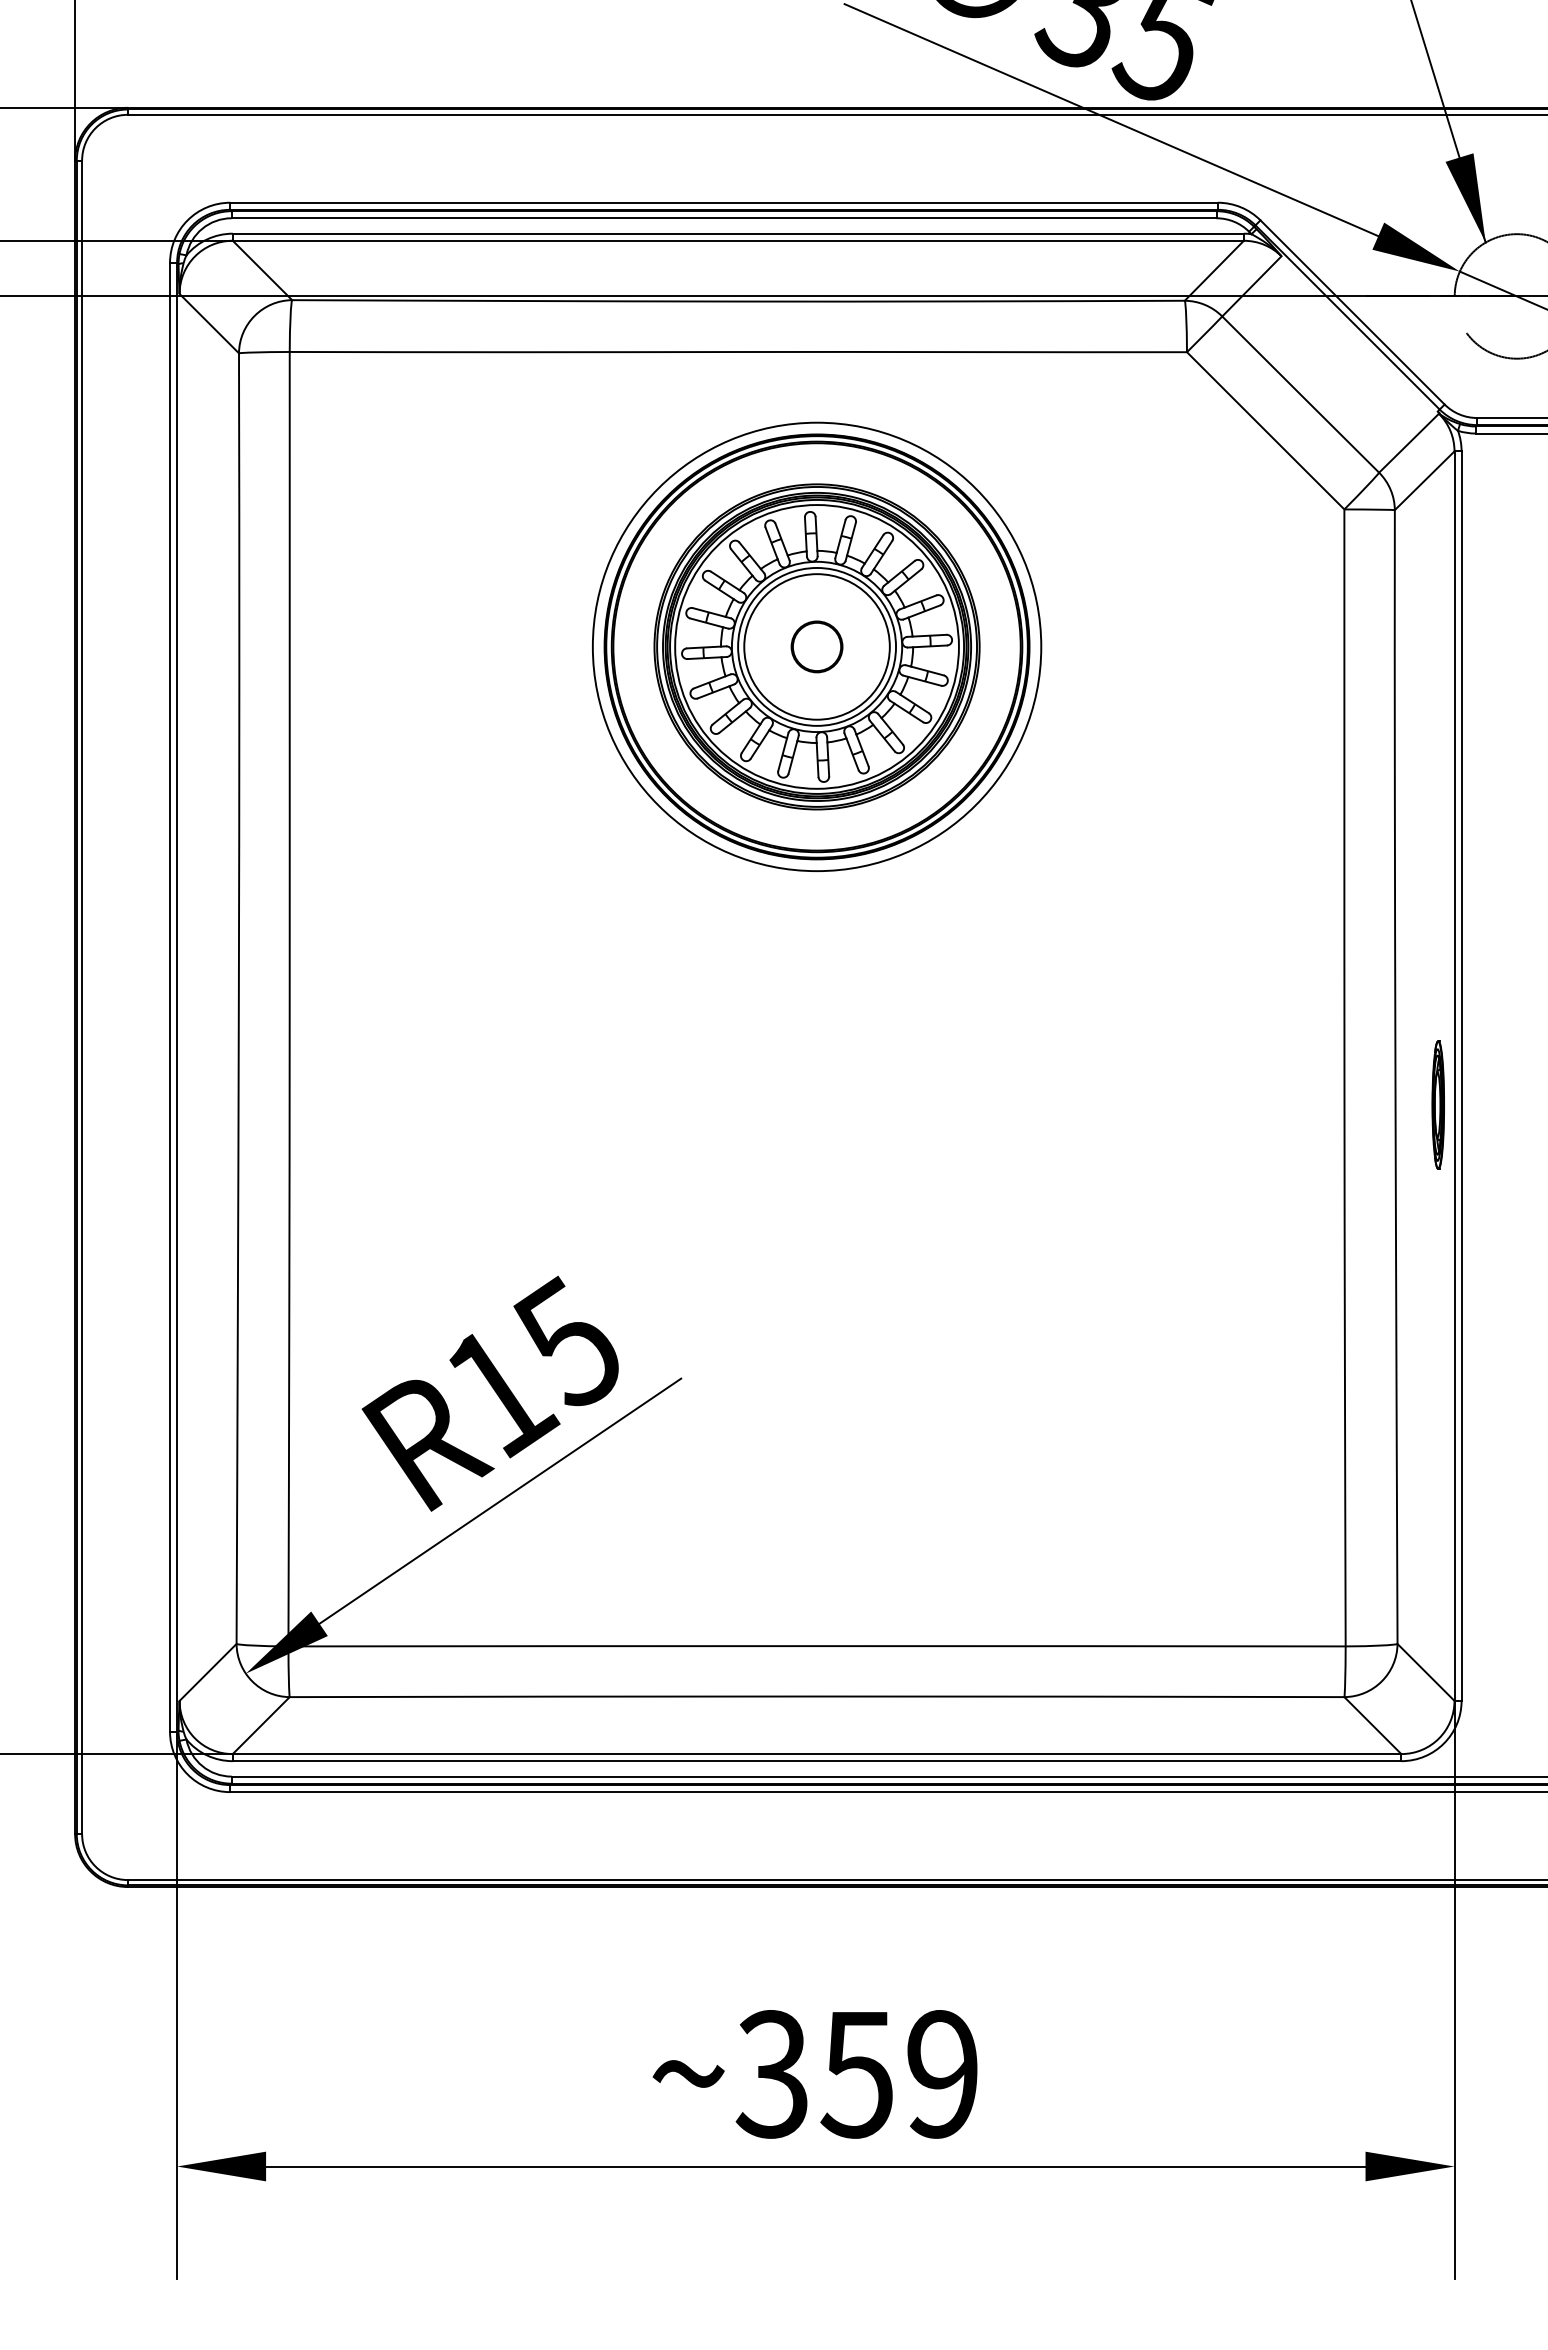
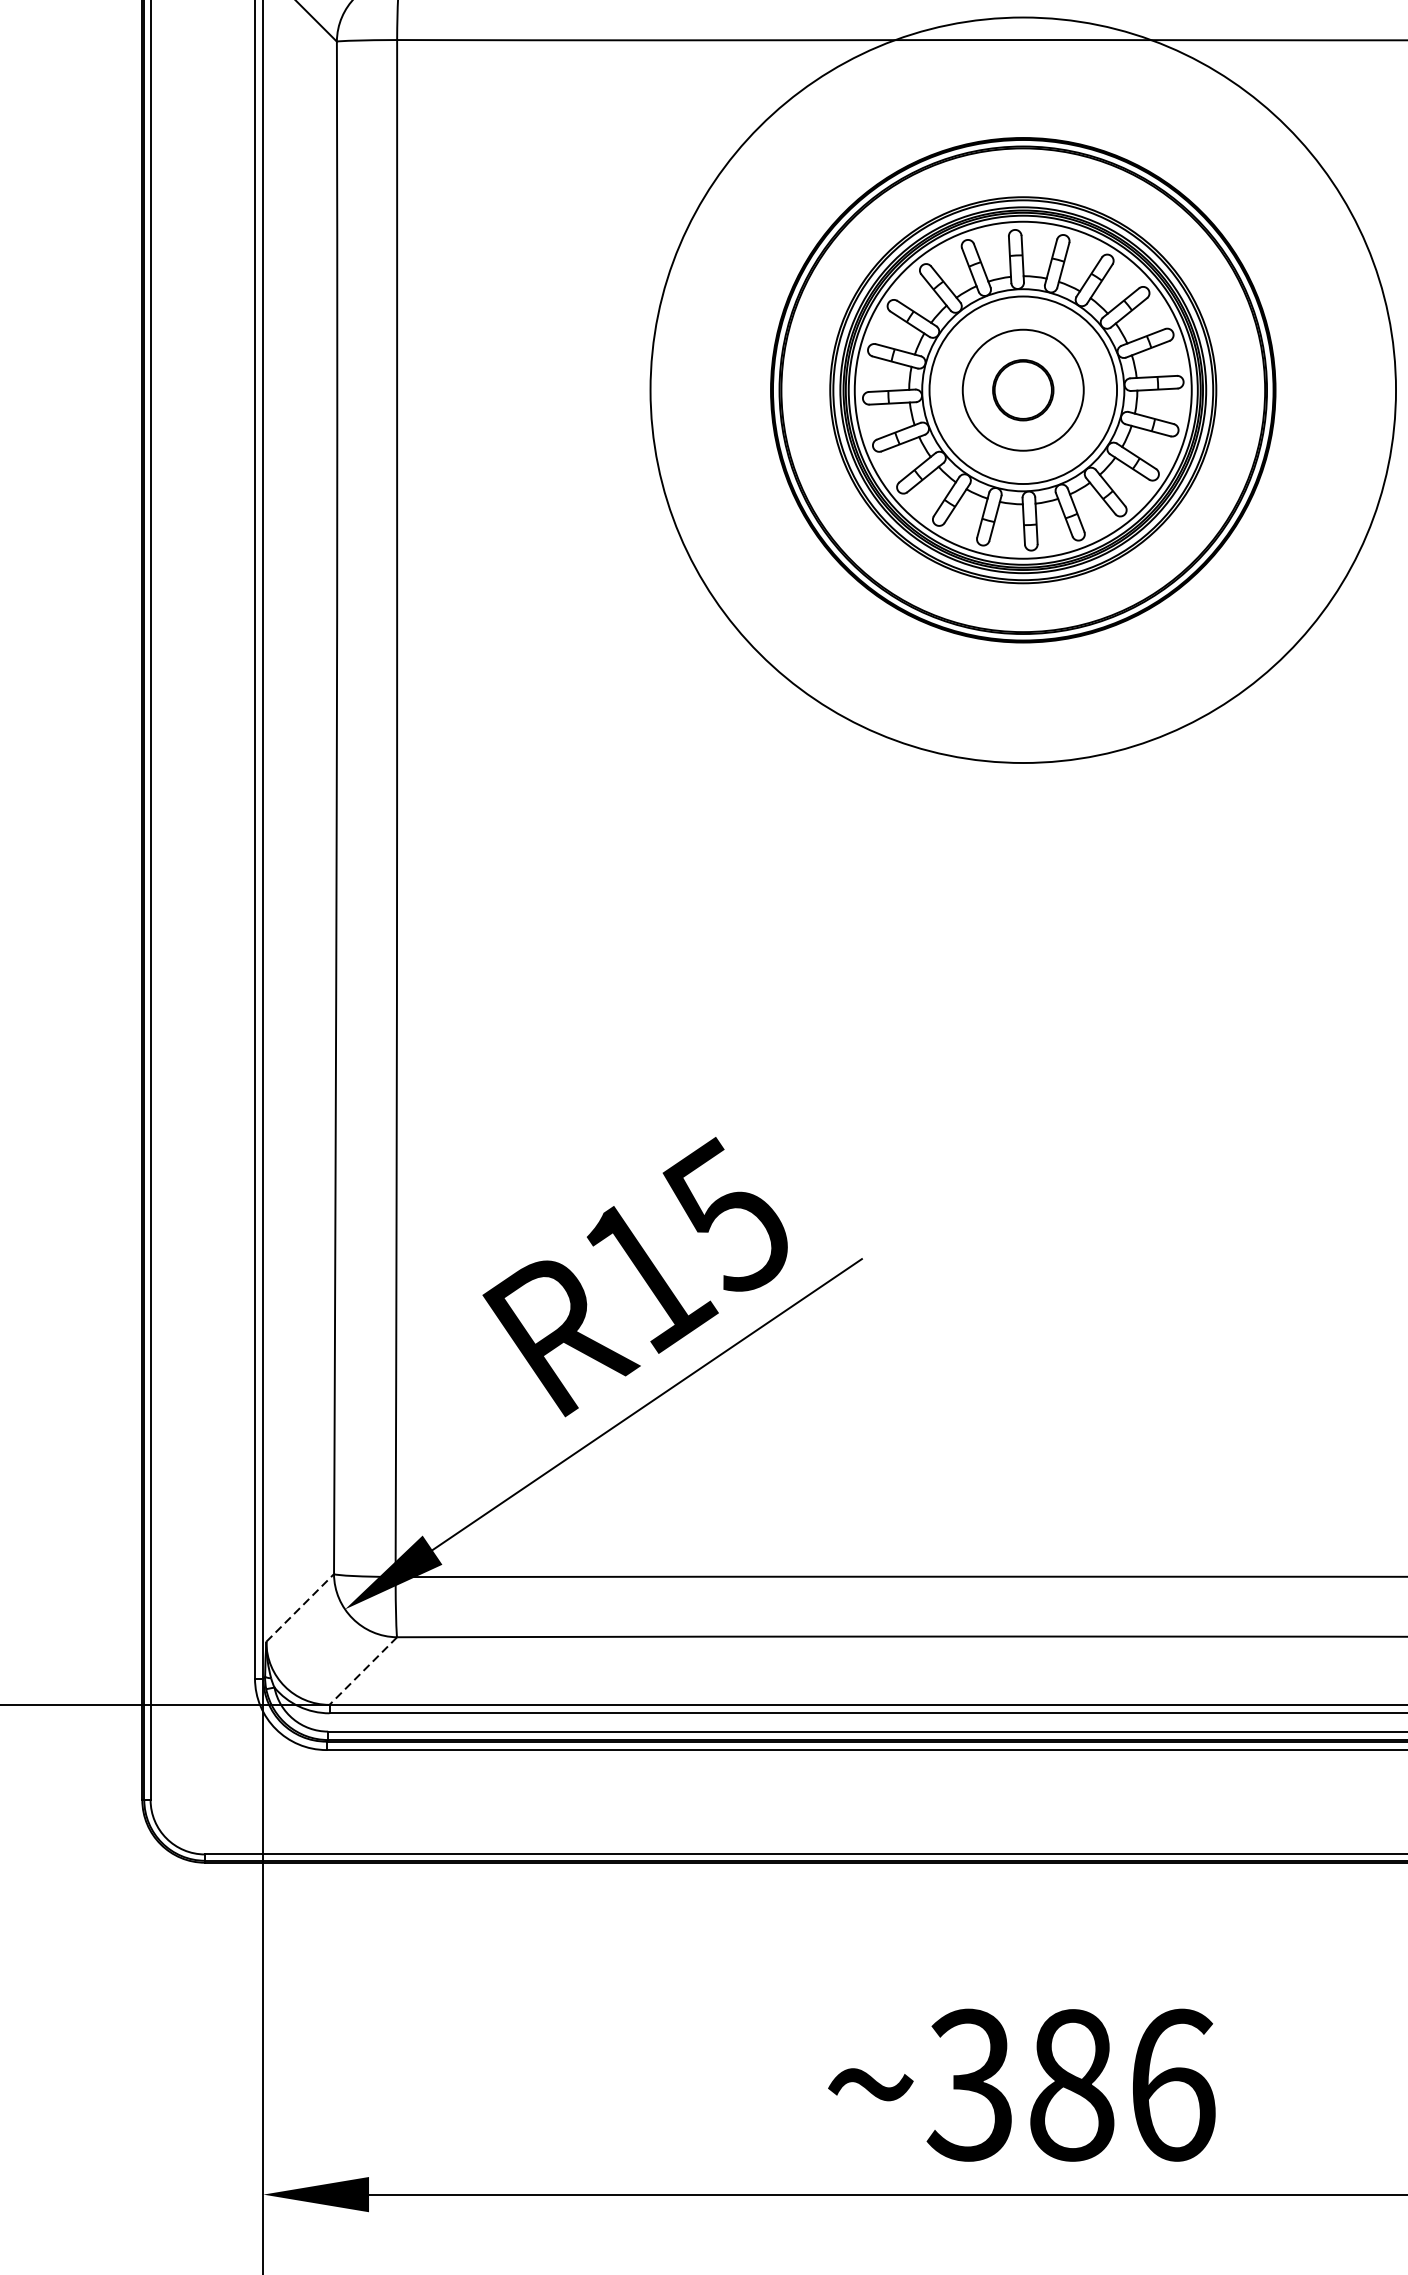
circle: (816, 646) -> (1022, 389), size x0.7
circle: (816, 646) -> (1022, 389), size x1.4
line: (208, 1672) -> (300, 1608), solid -> dashed
line: (260, 1725) -> (362, 1670), solid -> dashed
text: (899, 2074) -> (1121, 2085), ~359 -> ~386

